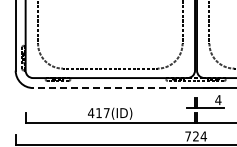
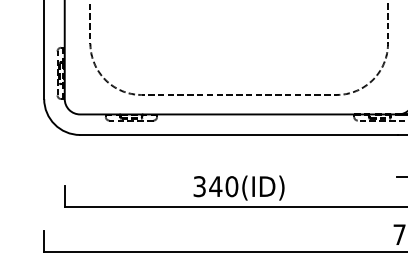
line: (109, 88) -> (237, 135), dashed -> solid
text: (98, 113) -> (214, 187), 417(ID) -> 340(ID)

